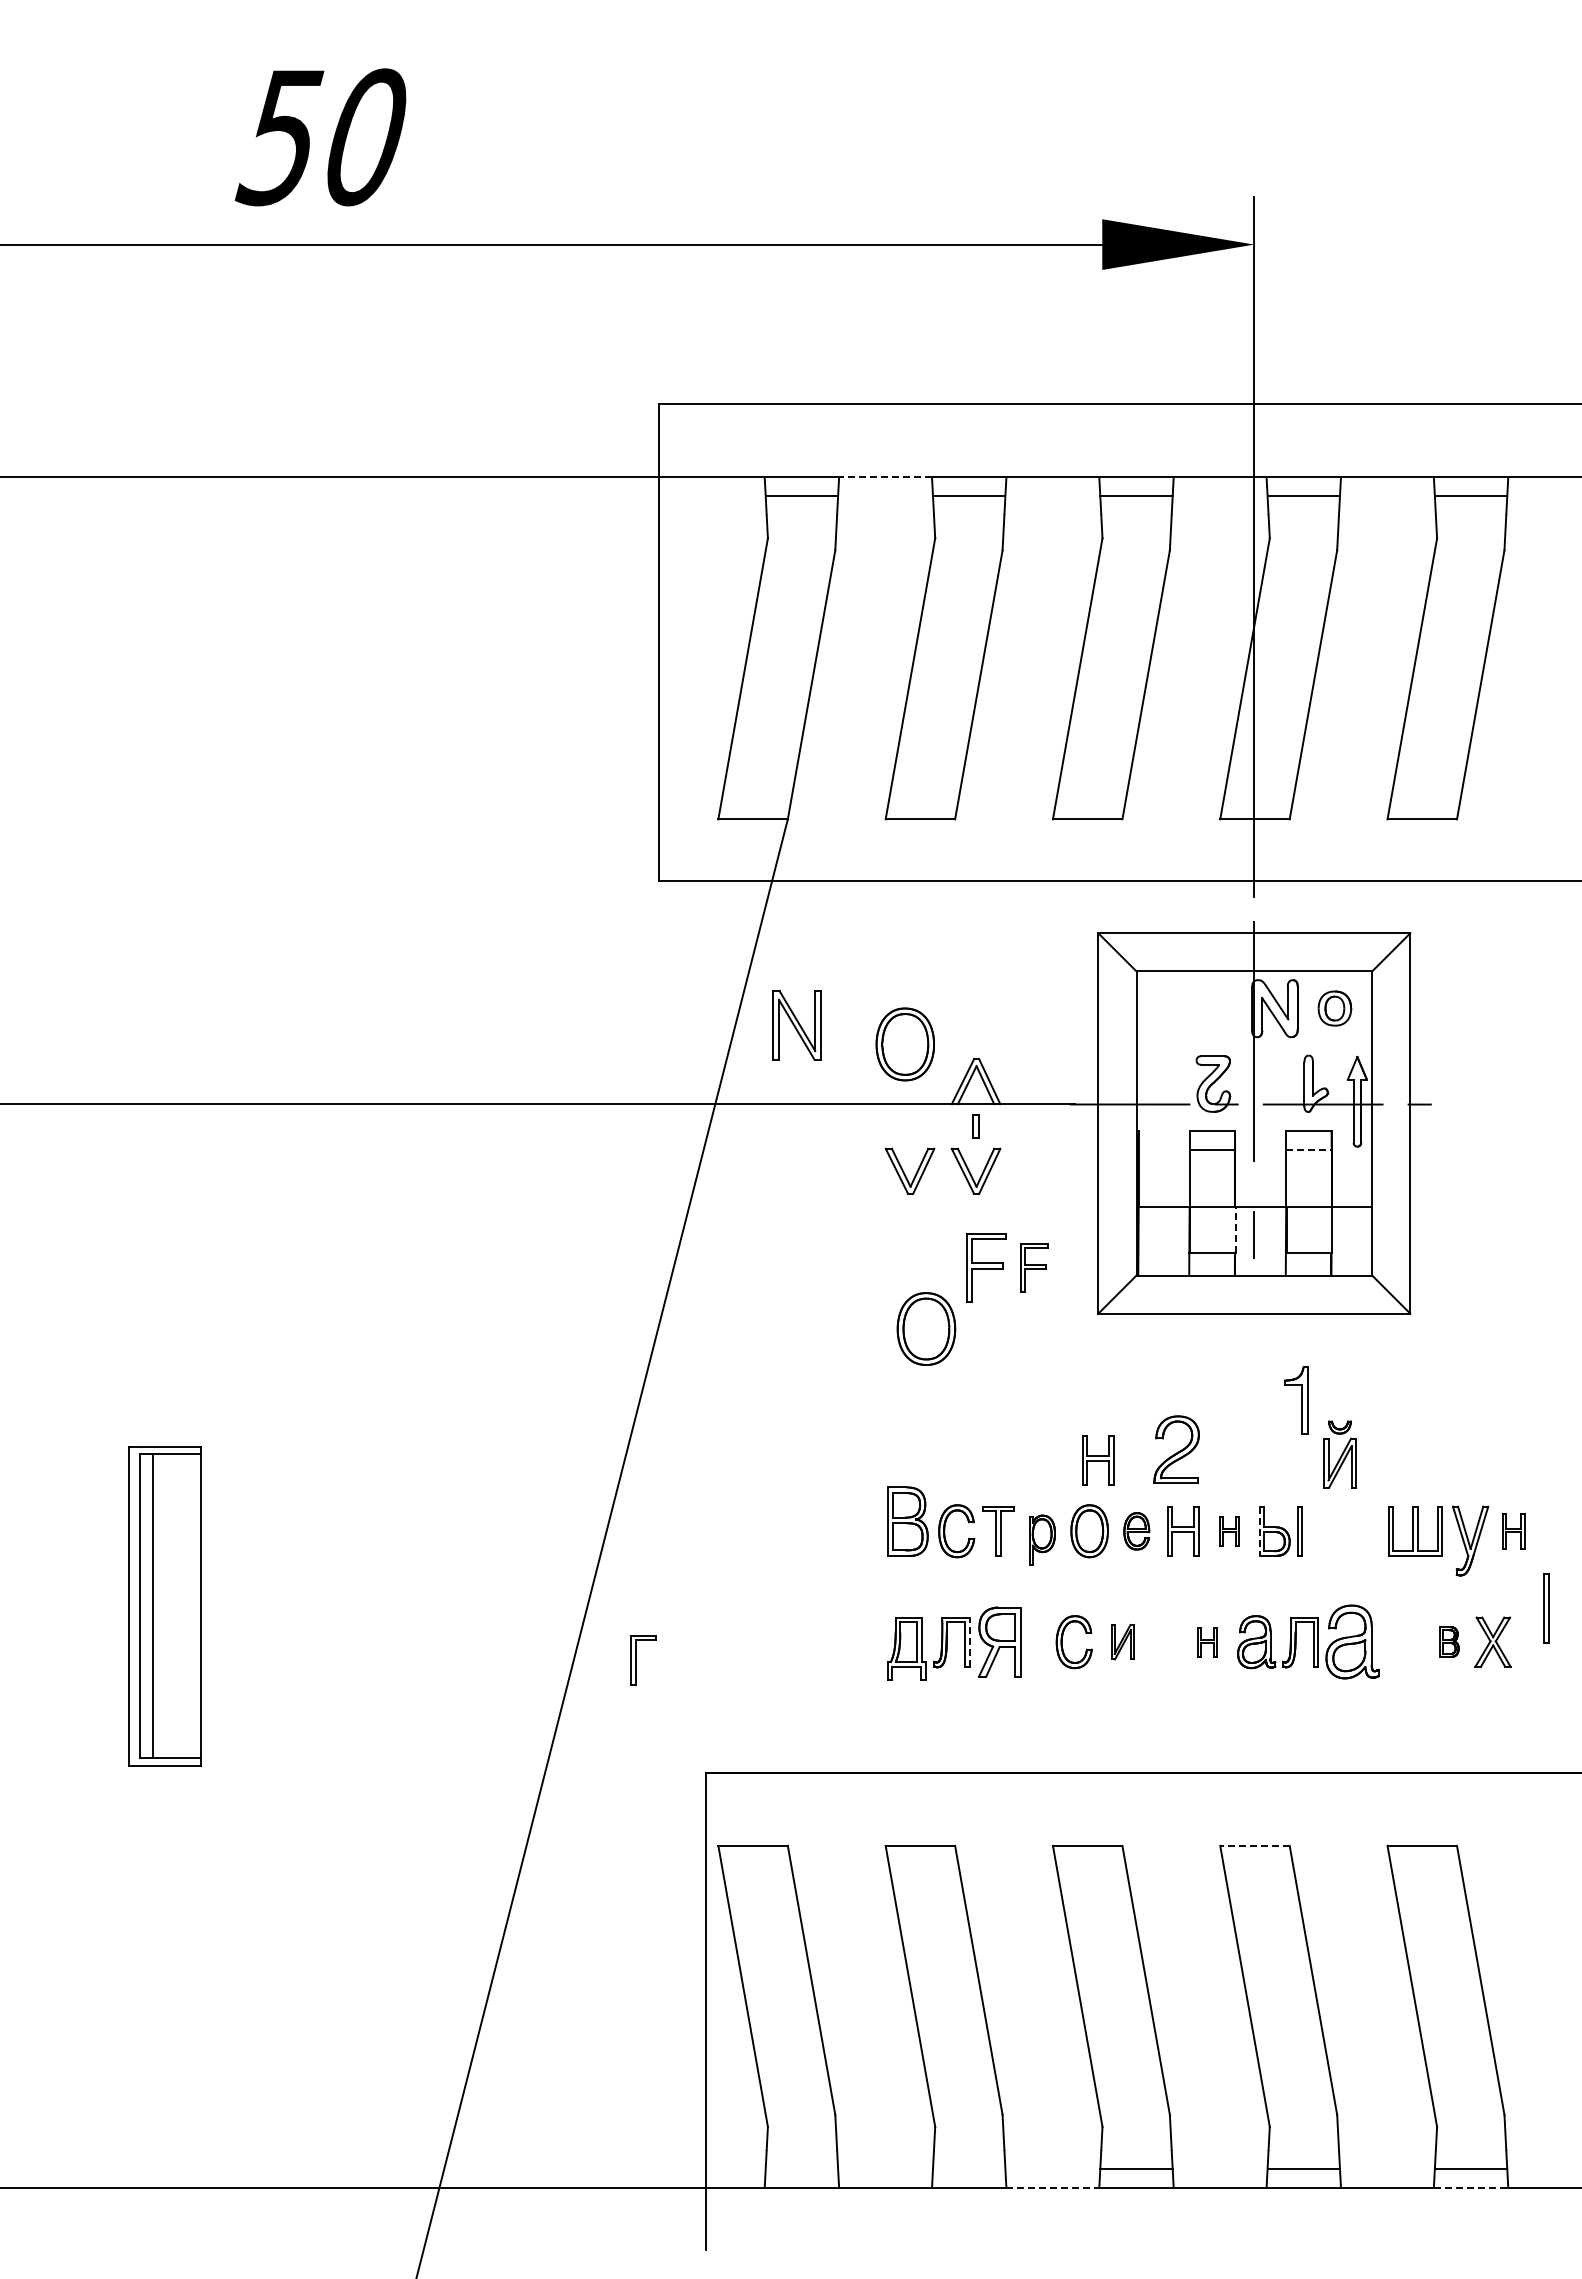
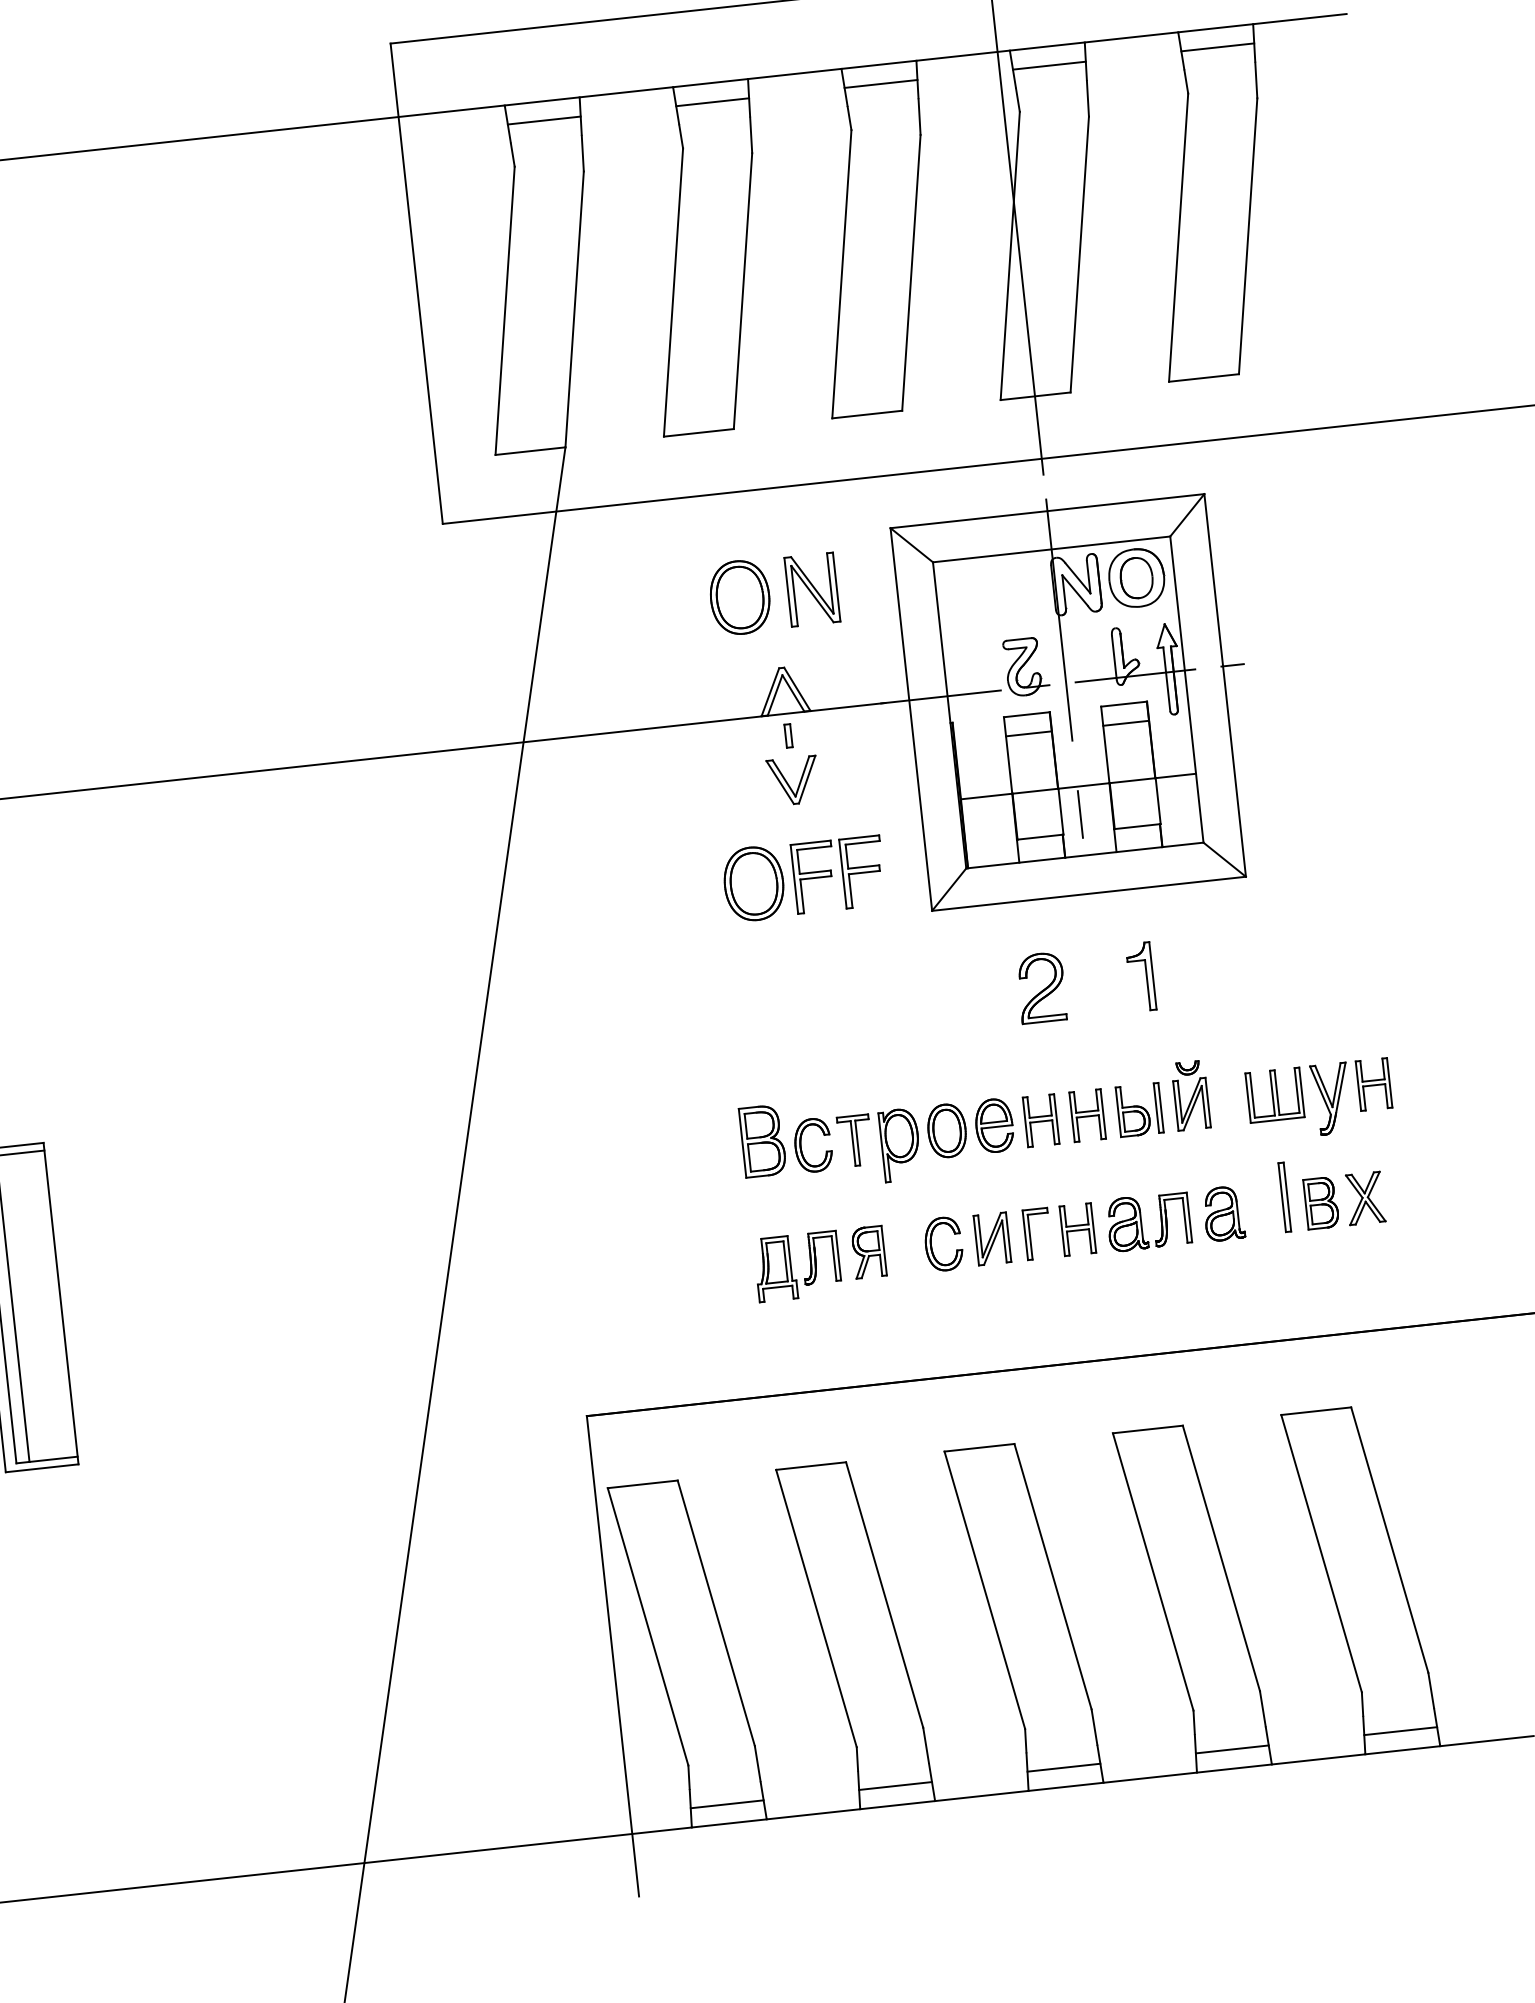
line: (885, 477) -> (626, 92), dashed -> solid
part: (1334, 1008) -> (1136, 577), size x1.67
part: (796, 1025) -> (811, 589), moved
part: (904, 1044) -> (739, 597), moved
line: (1308, 1150) -> (1125, 723), dashed -> solid
part: (909, 1170) -> (726, 787), removed
line: (1235, 1229) -> (1060, 811), dashed -> solid
part: (1034, 1267) -> (862, 871), size x1.43
part: (926, 1328) -> (754, 883), moved
part: (1176, 1449) -> (1041, 987), moved
part: (1339, 1454) -> (1190, 1095), moved
part: (1098, 1460) -> (948, 1058), removed
part: (1136, 1531) -> (994, 1126), size x1.43
part: (1229, 1531) -> (1087, 1115), size x1.67
line: (1259, 1531) -> (1118, 1112), dashed -> solid
part: (1513, 1531) -> (1373, 1084), size x1.43
part: (1042, 1539) -> (900, 1144), size x1.43
part: (1546, 1608) -> (1285, 1197), moved
part: (999, 1641) -> (868, 1251), size x0.71
part: (1122, 1641) -> (992, 1238), size x1.43
part: (1449, 1641) -> (1321, 1202), size x1.67
line: (969, 1642) -> (838, 1256), dashed -> solid
part: (1207, 1642) -> (1077, 1229), size x1.67
part: (1352, 1642) -> (1223, 1214), size x0.71
part: (636, 1660) -> (1030, 1235), moved
line: (1254, 1845) -> (1147, 1429), dashed -> solid
line: (801, 2169) -> (726, 1804), added
line: (969, 2169) -> (895, 1786), added
line: (1053, 2188) -> (982, 1796), dashed -> solid
line: (1471, 2188) -> (1403, 1750), dashed -> solid

